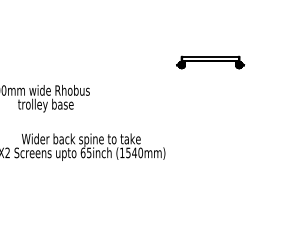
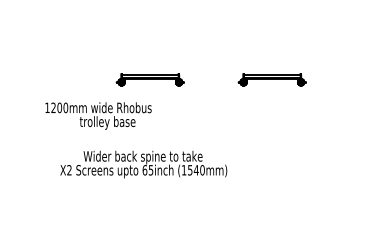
part: (87, 62) -> (149, 79), added

